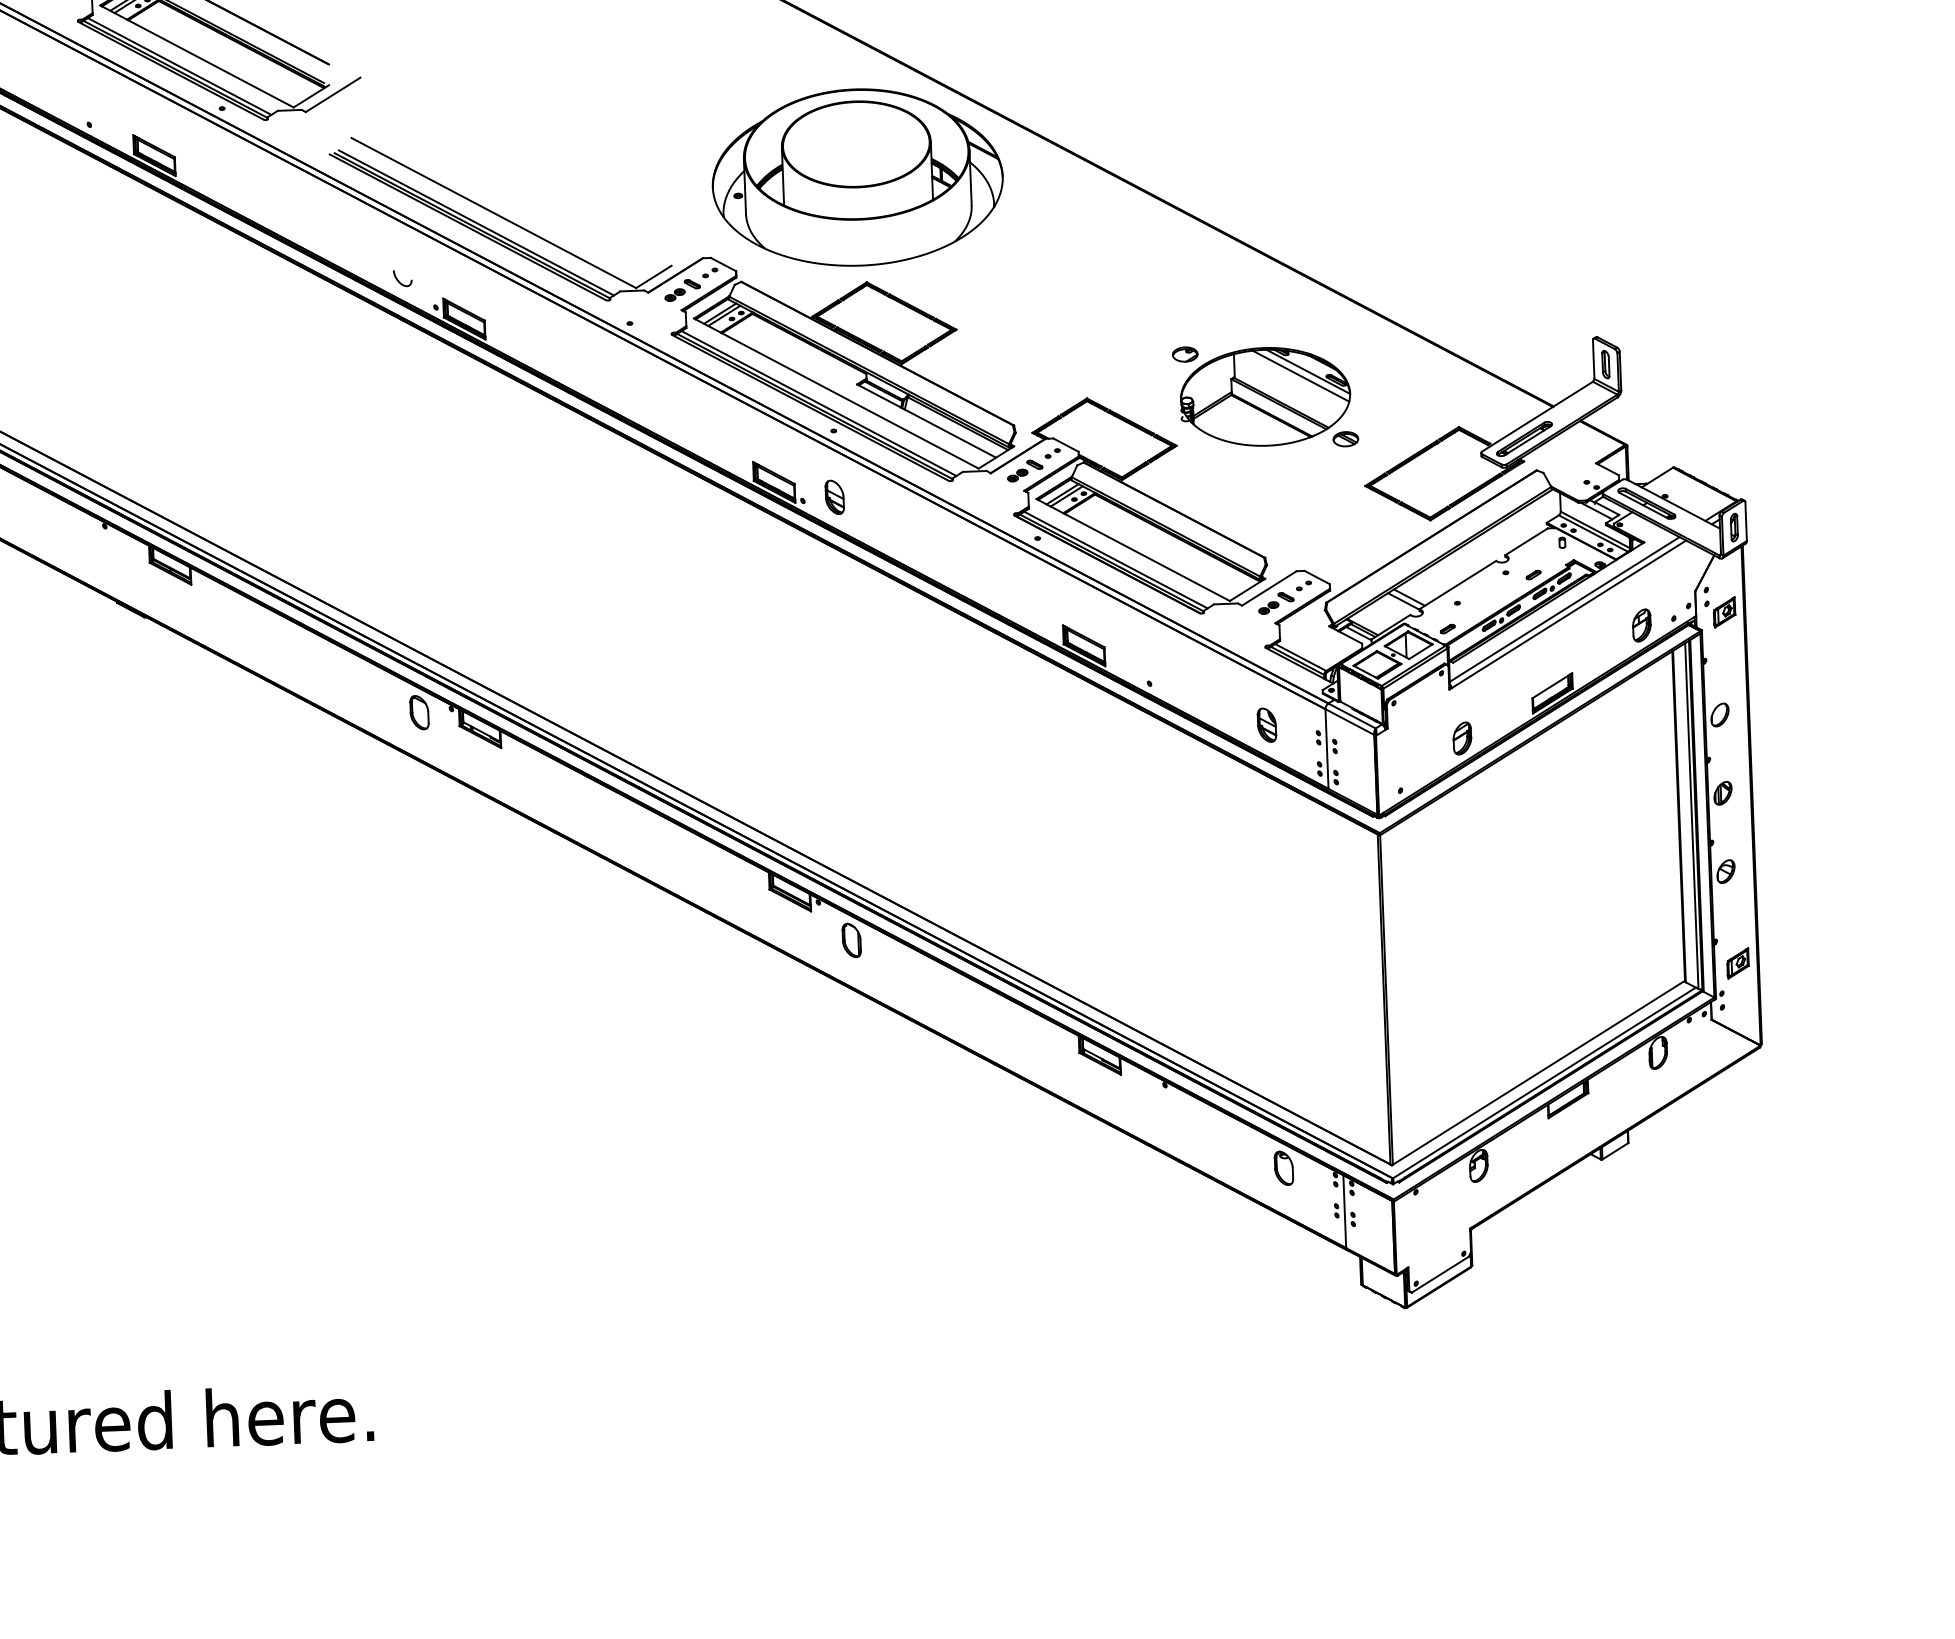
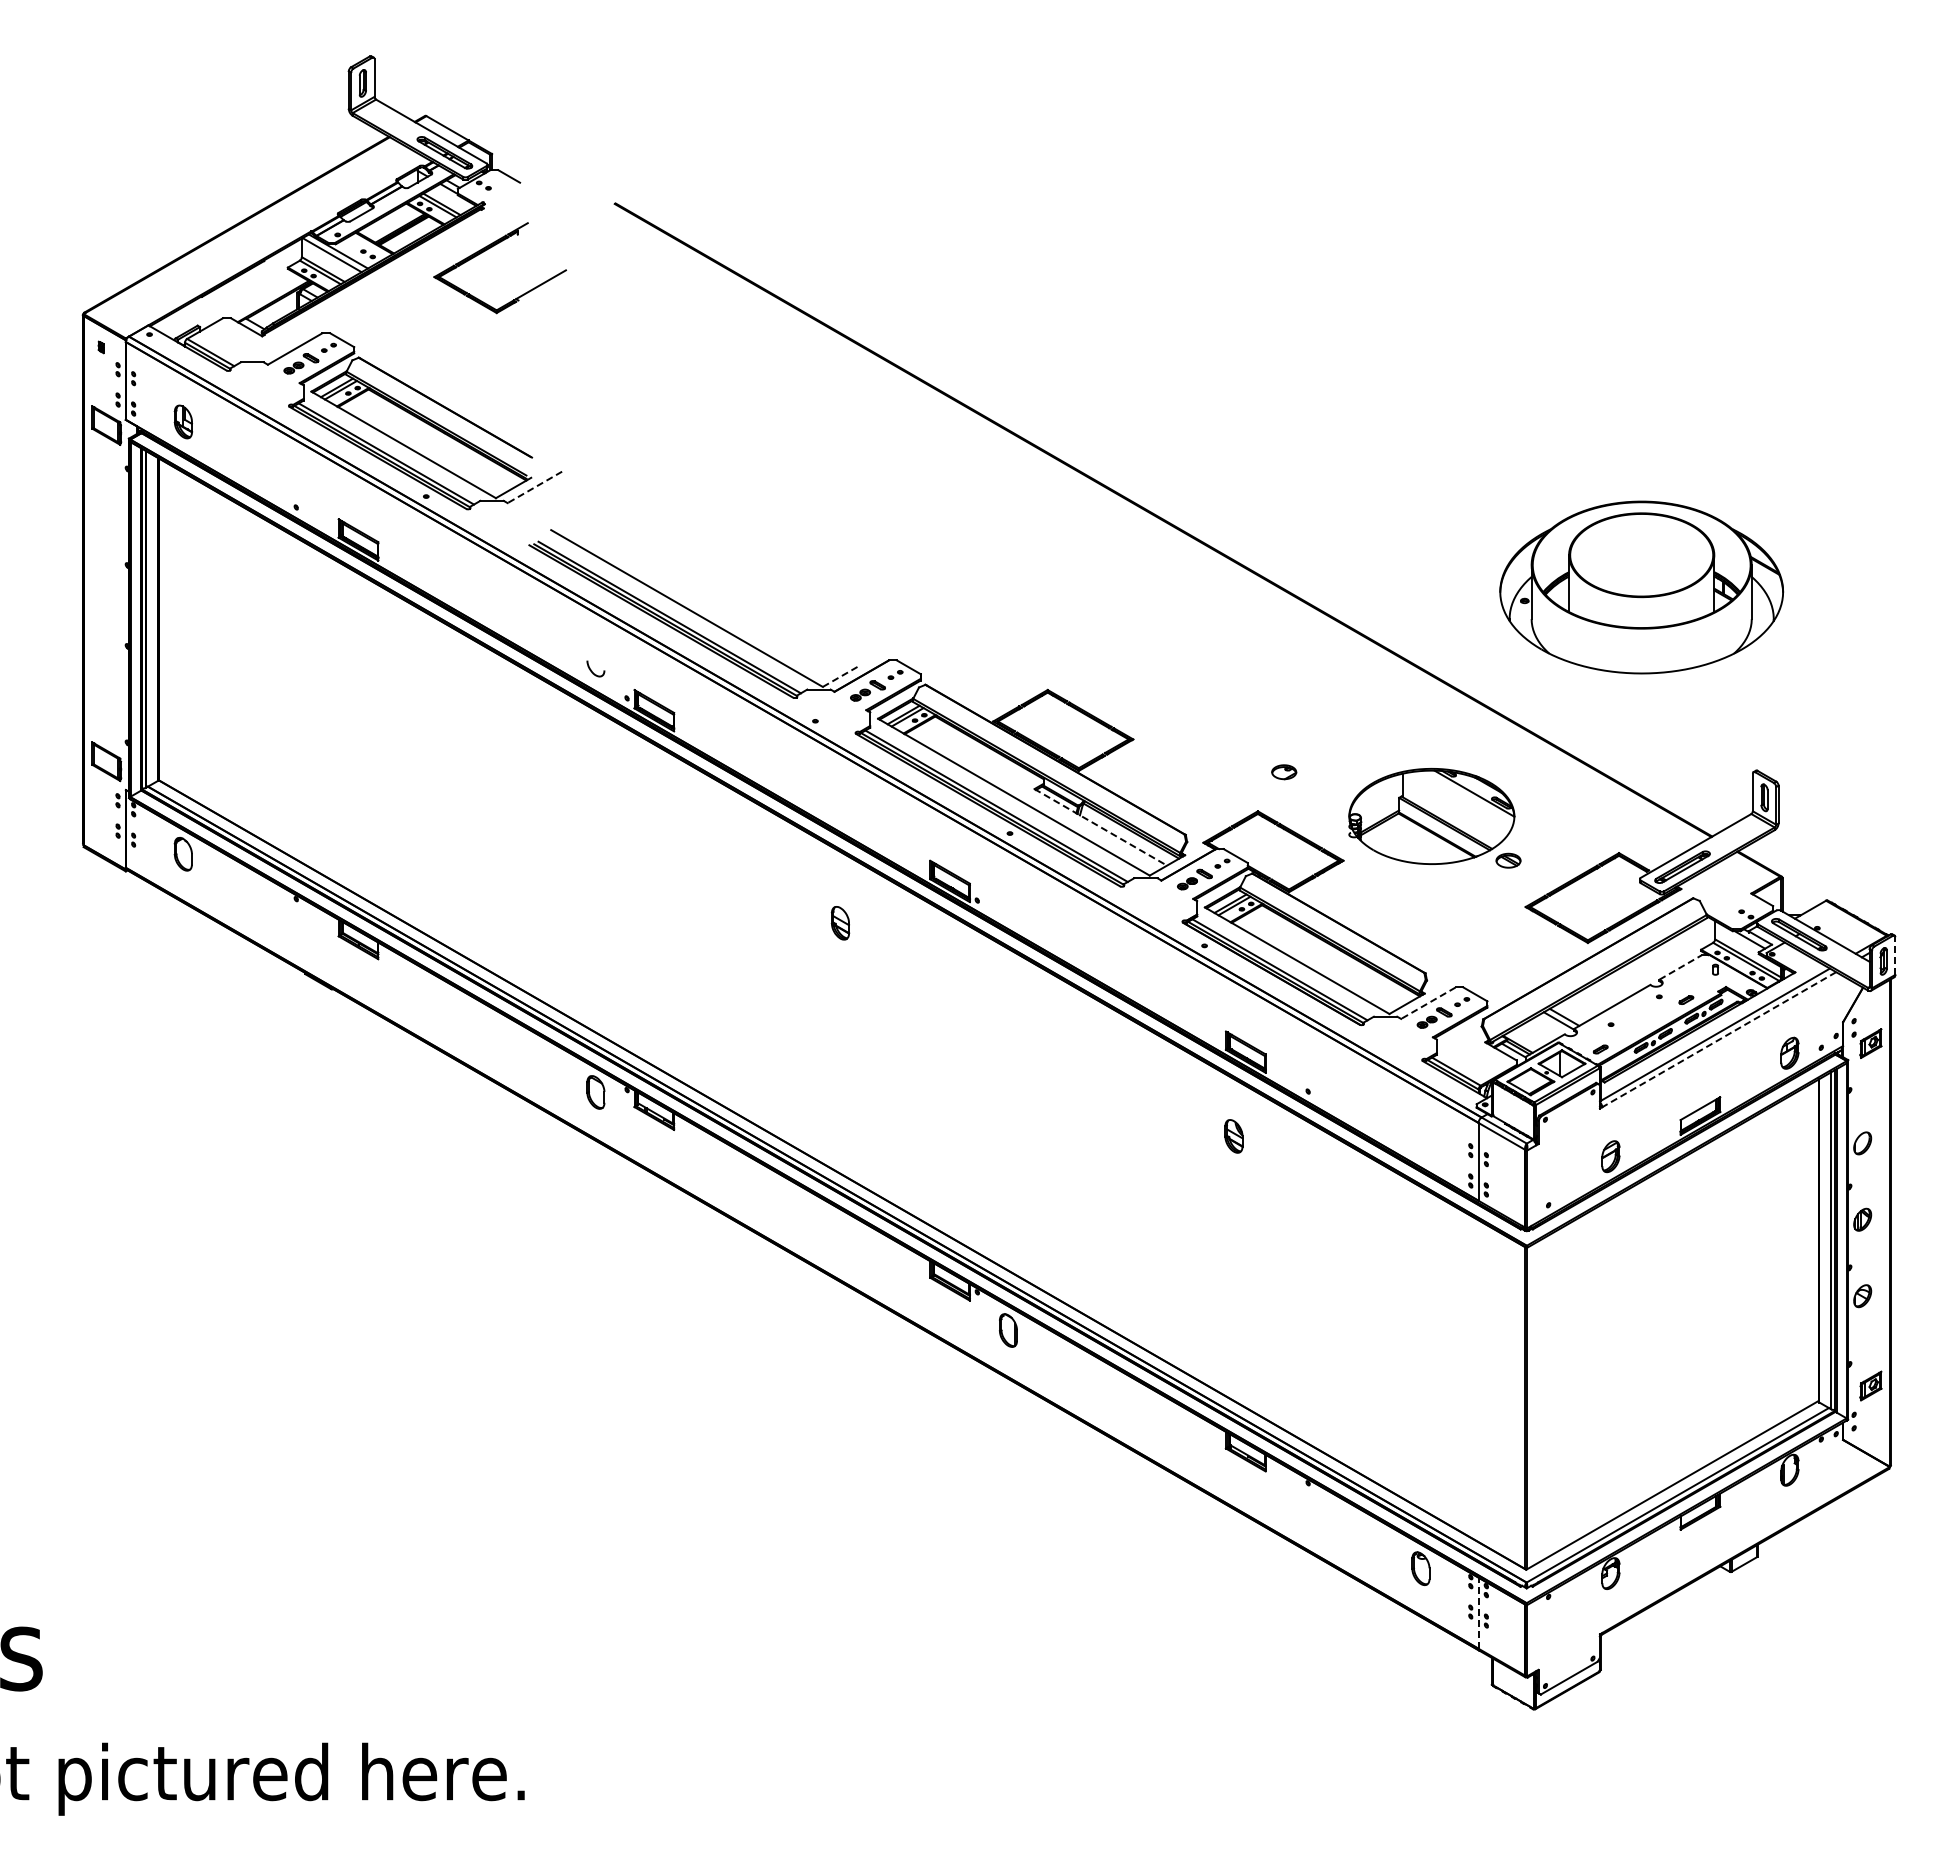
line: (332, 95) -> (534, 487), solid -> dashed
part: (857, 177) -> (1641, 587), moved
line: (653, 276) -> (840, 676), solid -> dashed
part: (1185, 354) -> (1284, 772), moved
line: (1301, 376) -> (1467, 797), removed
line: (926, 421) -> (1100, 827), solid -> dashed
part: (834, 497) -> (840, 923), moved
line: (1746, 522) -> (1895, 956), solid -> dashed
line: (1526, 541) -> (1680, 967), solid -> dashed
line: (1268, 588) -> (1427, 1003), solid -> dashed
line: (1568, 614) -> (1718, 1039), solid -> dashed
part: (1266, 725) -> (1233, 1136), moved
line: (1344, 1212) -> (1478, 1613), solid -> dashed

